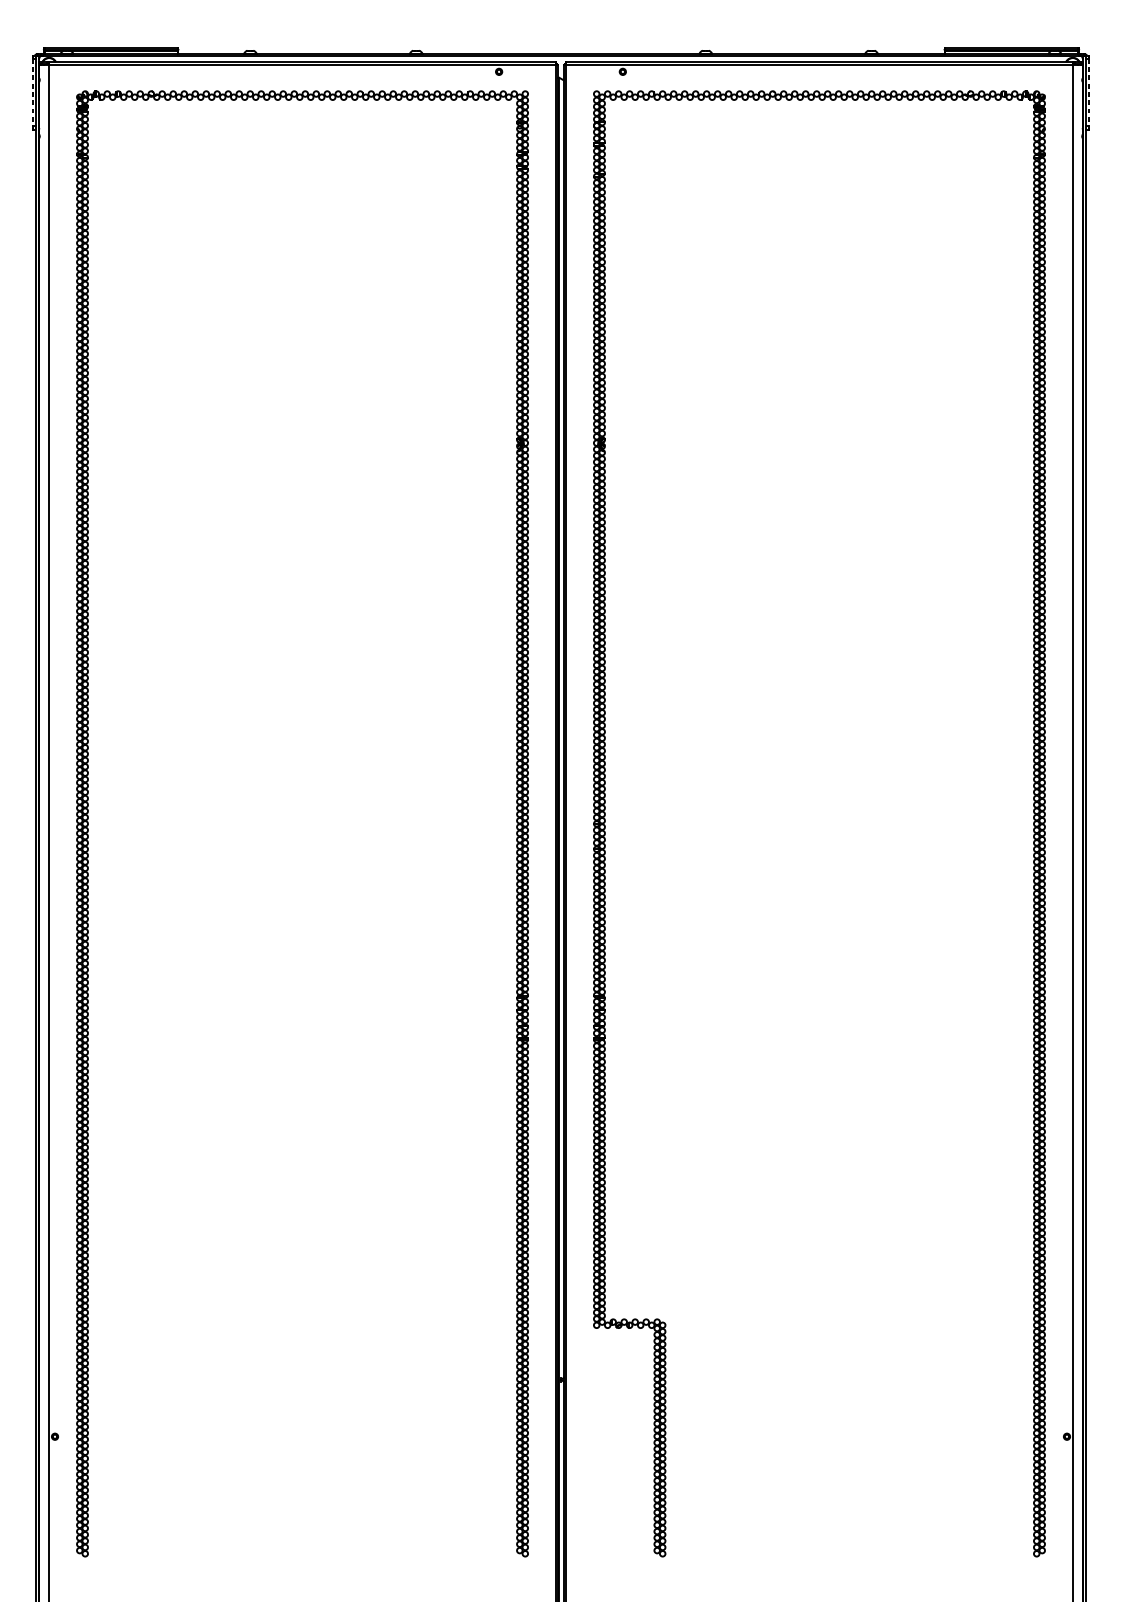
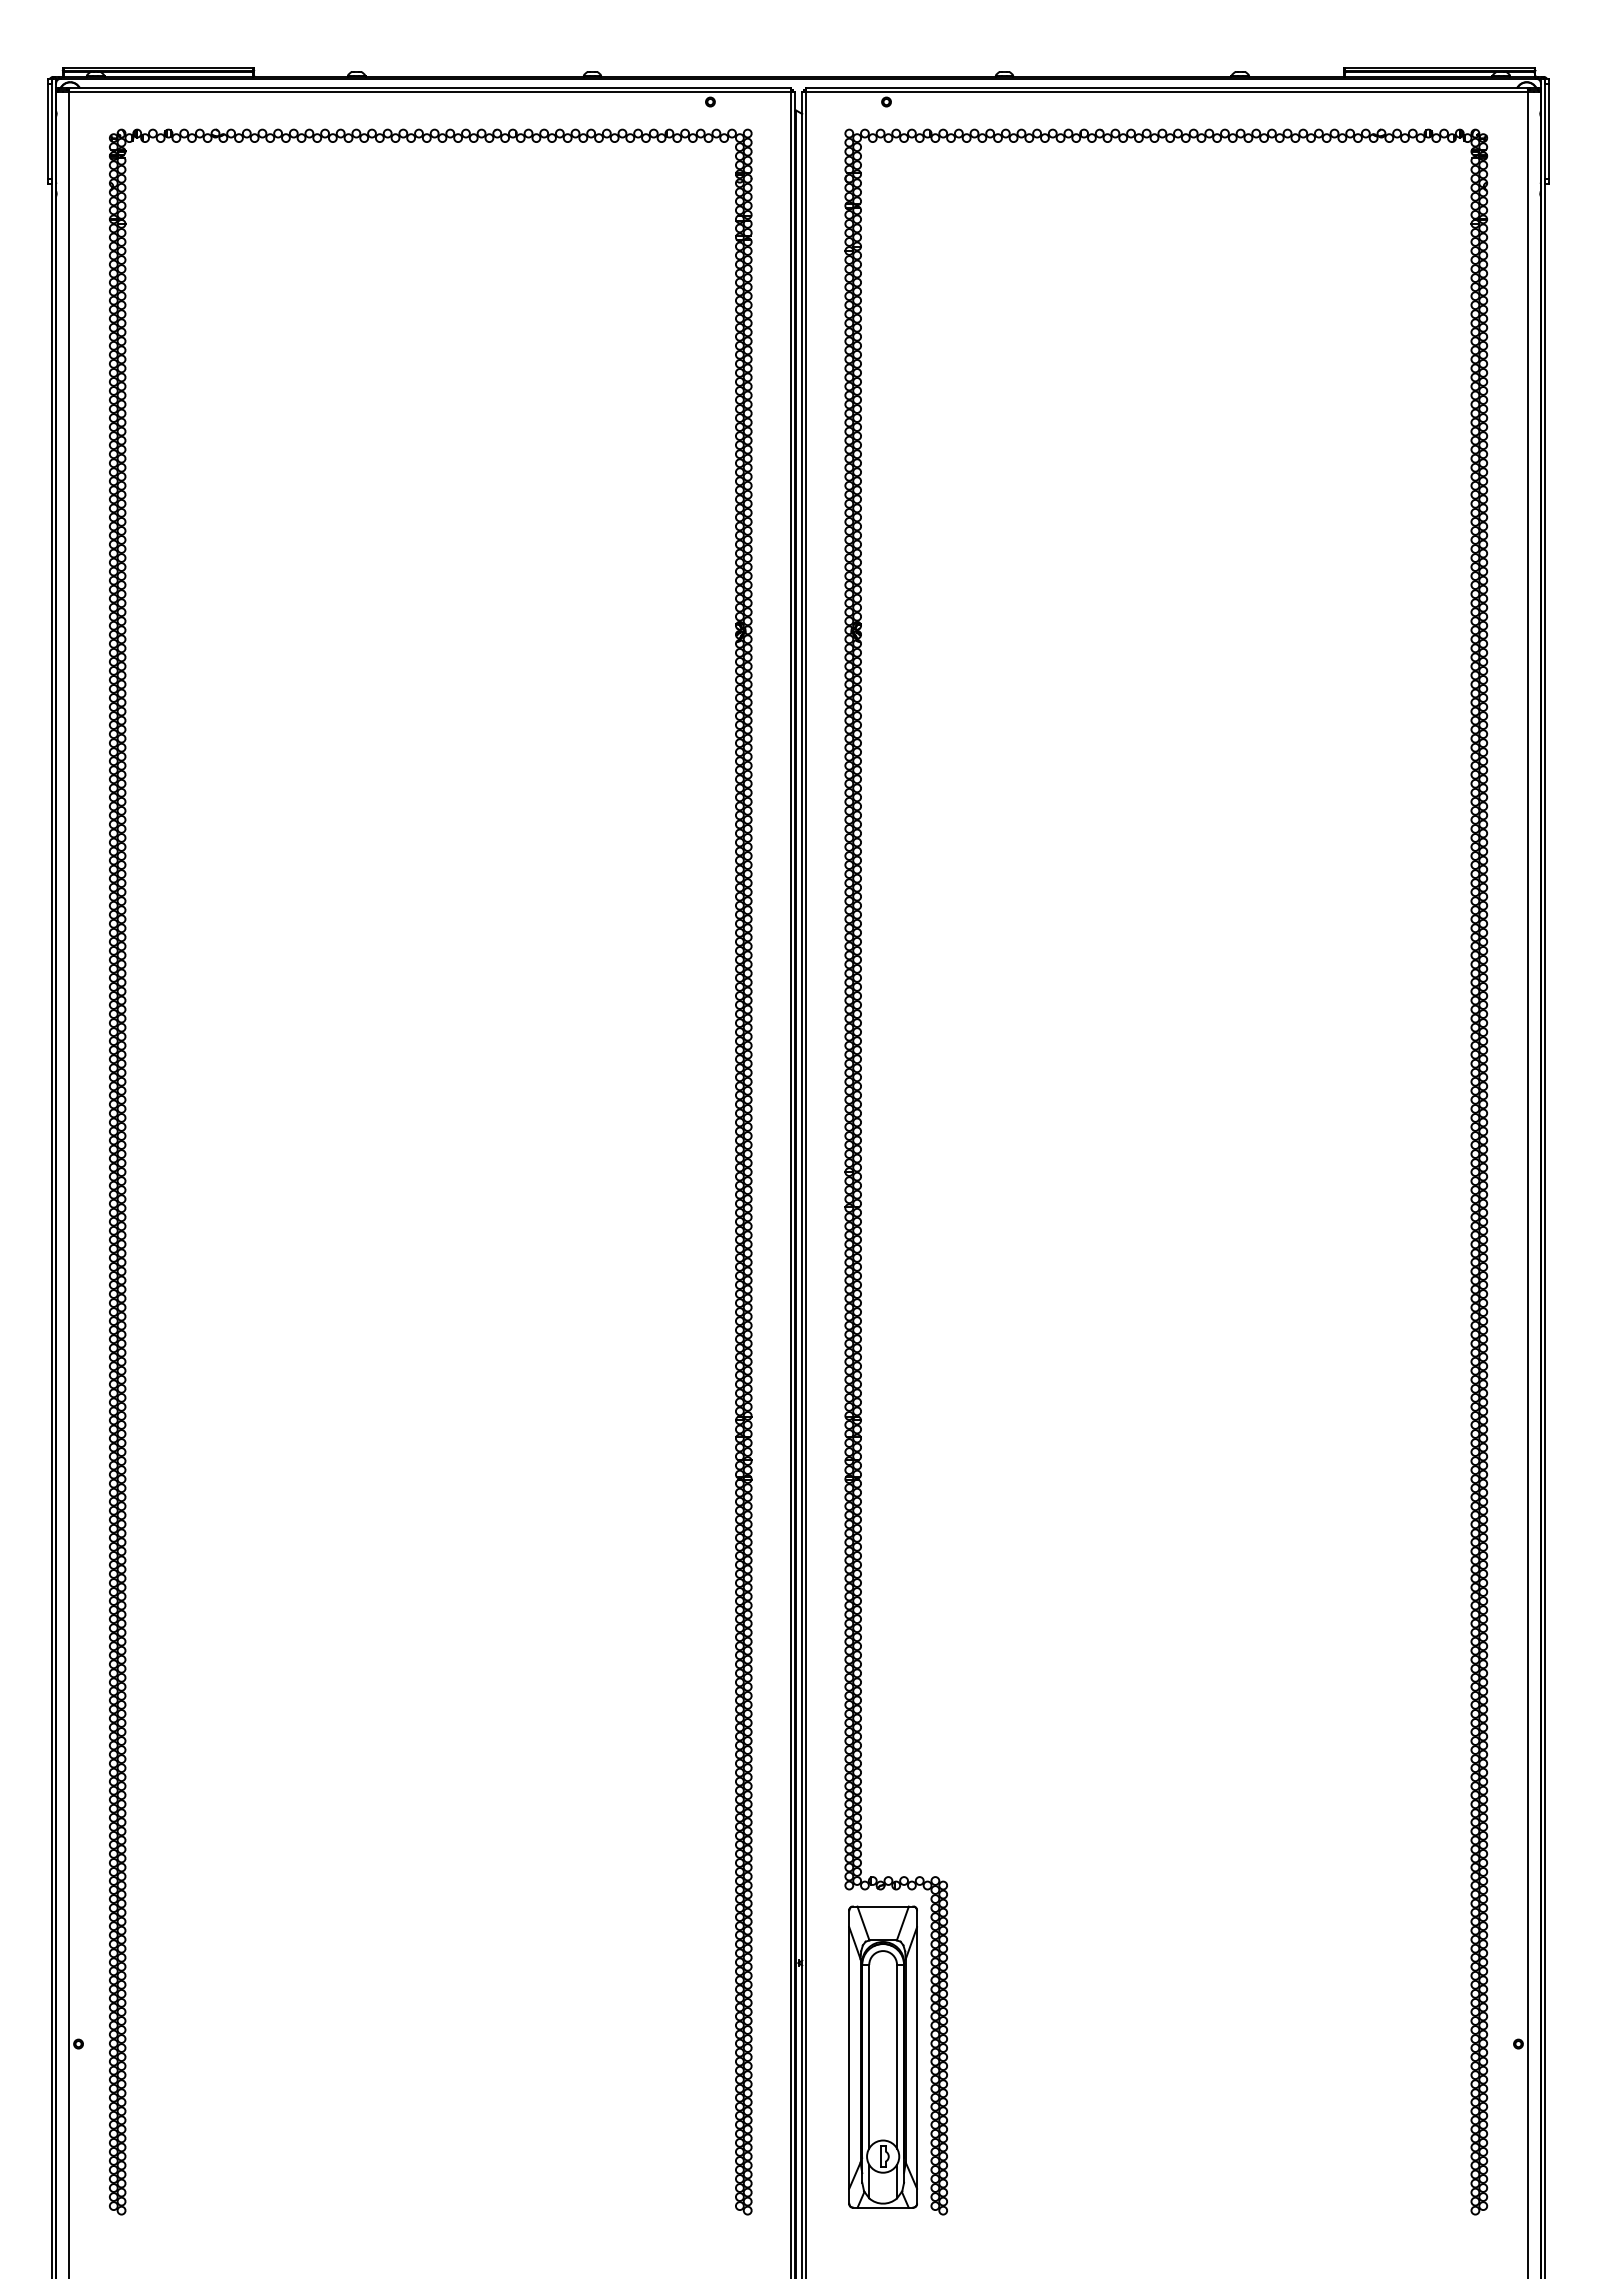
line: (33, 92) -> (47, 131), dashed -> solid
line: (1088, 92) -> (1549, 131), dashed -> solid
part: (620, 1445) -> (882, 2056), added

